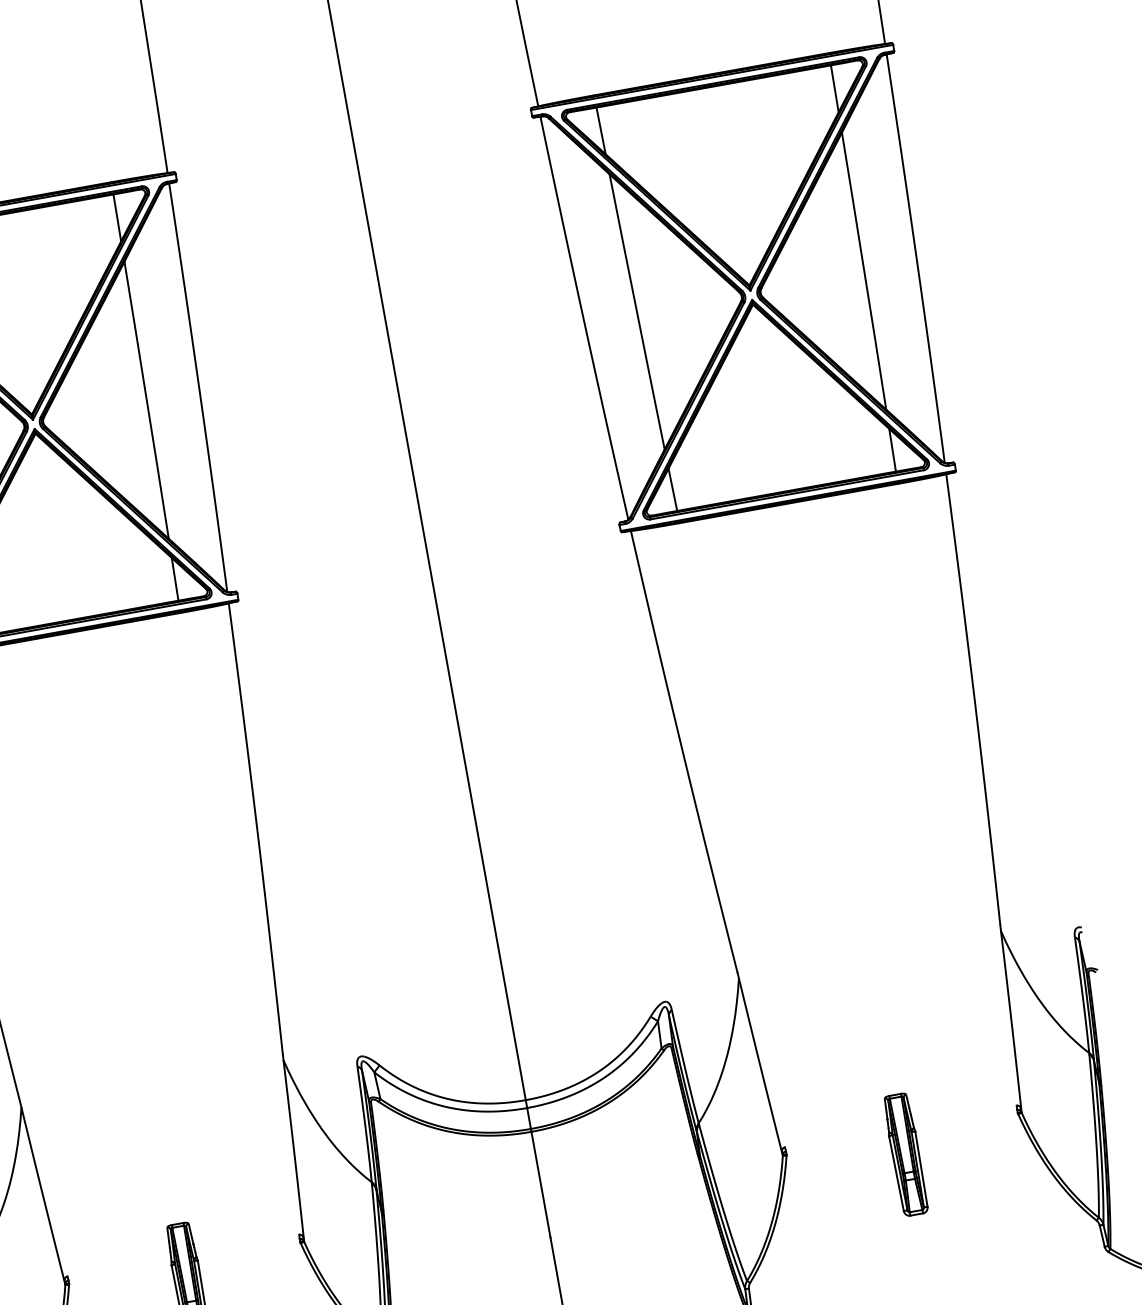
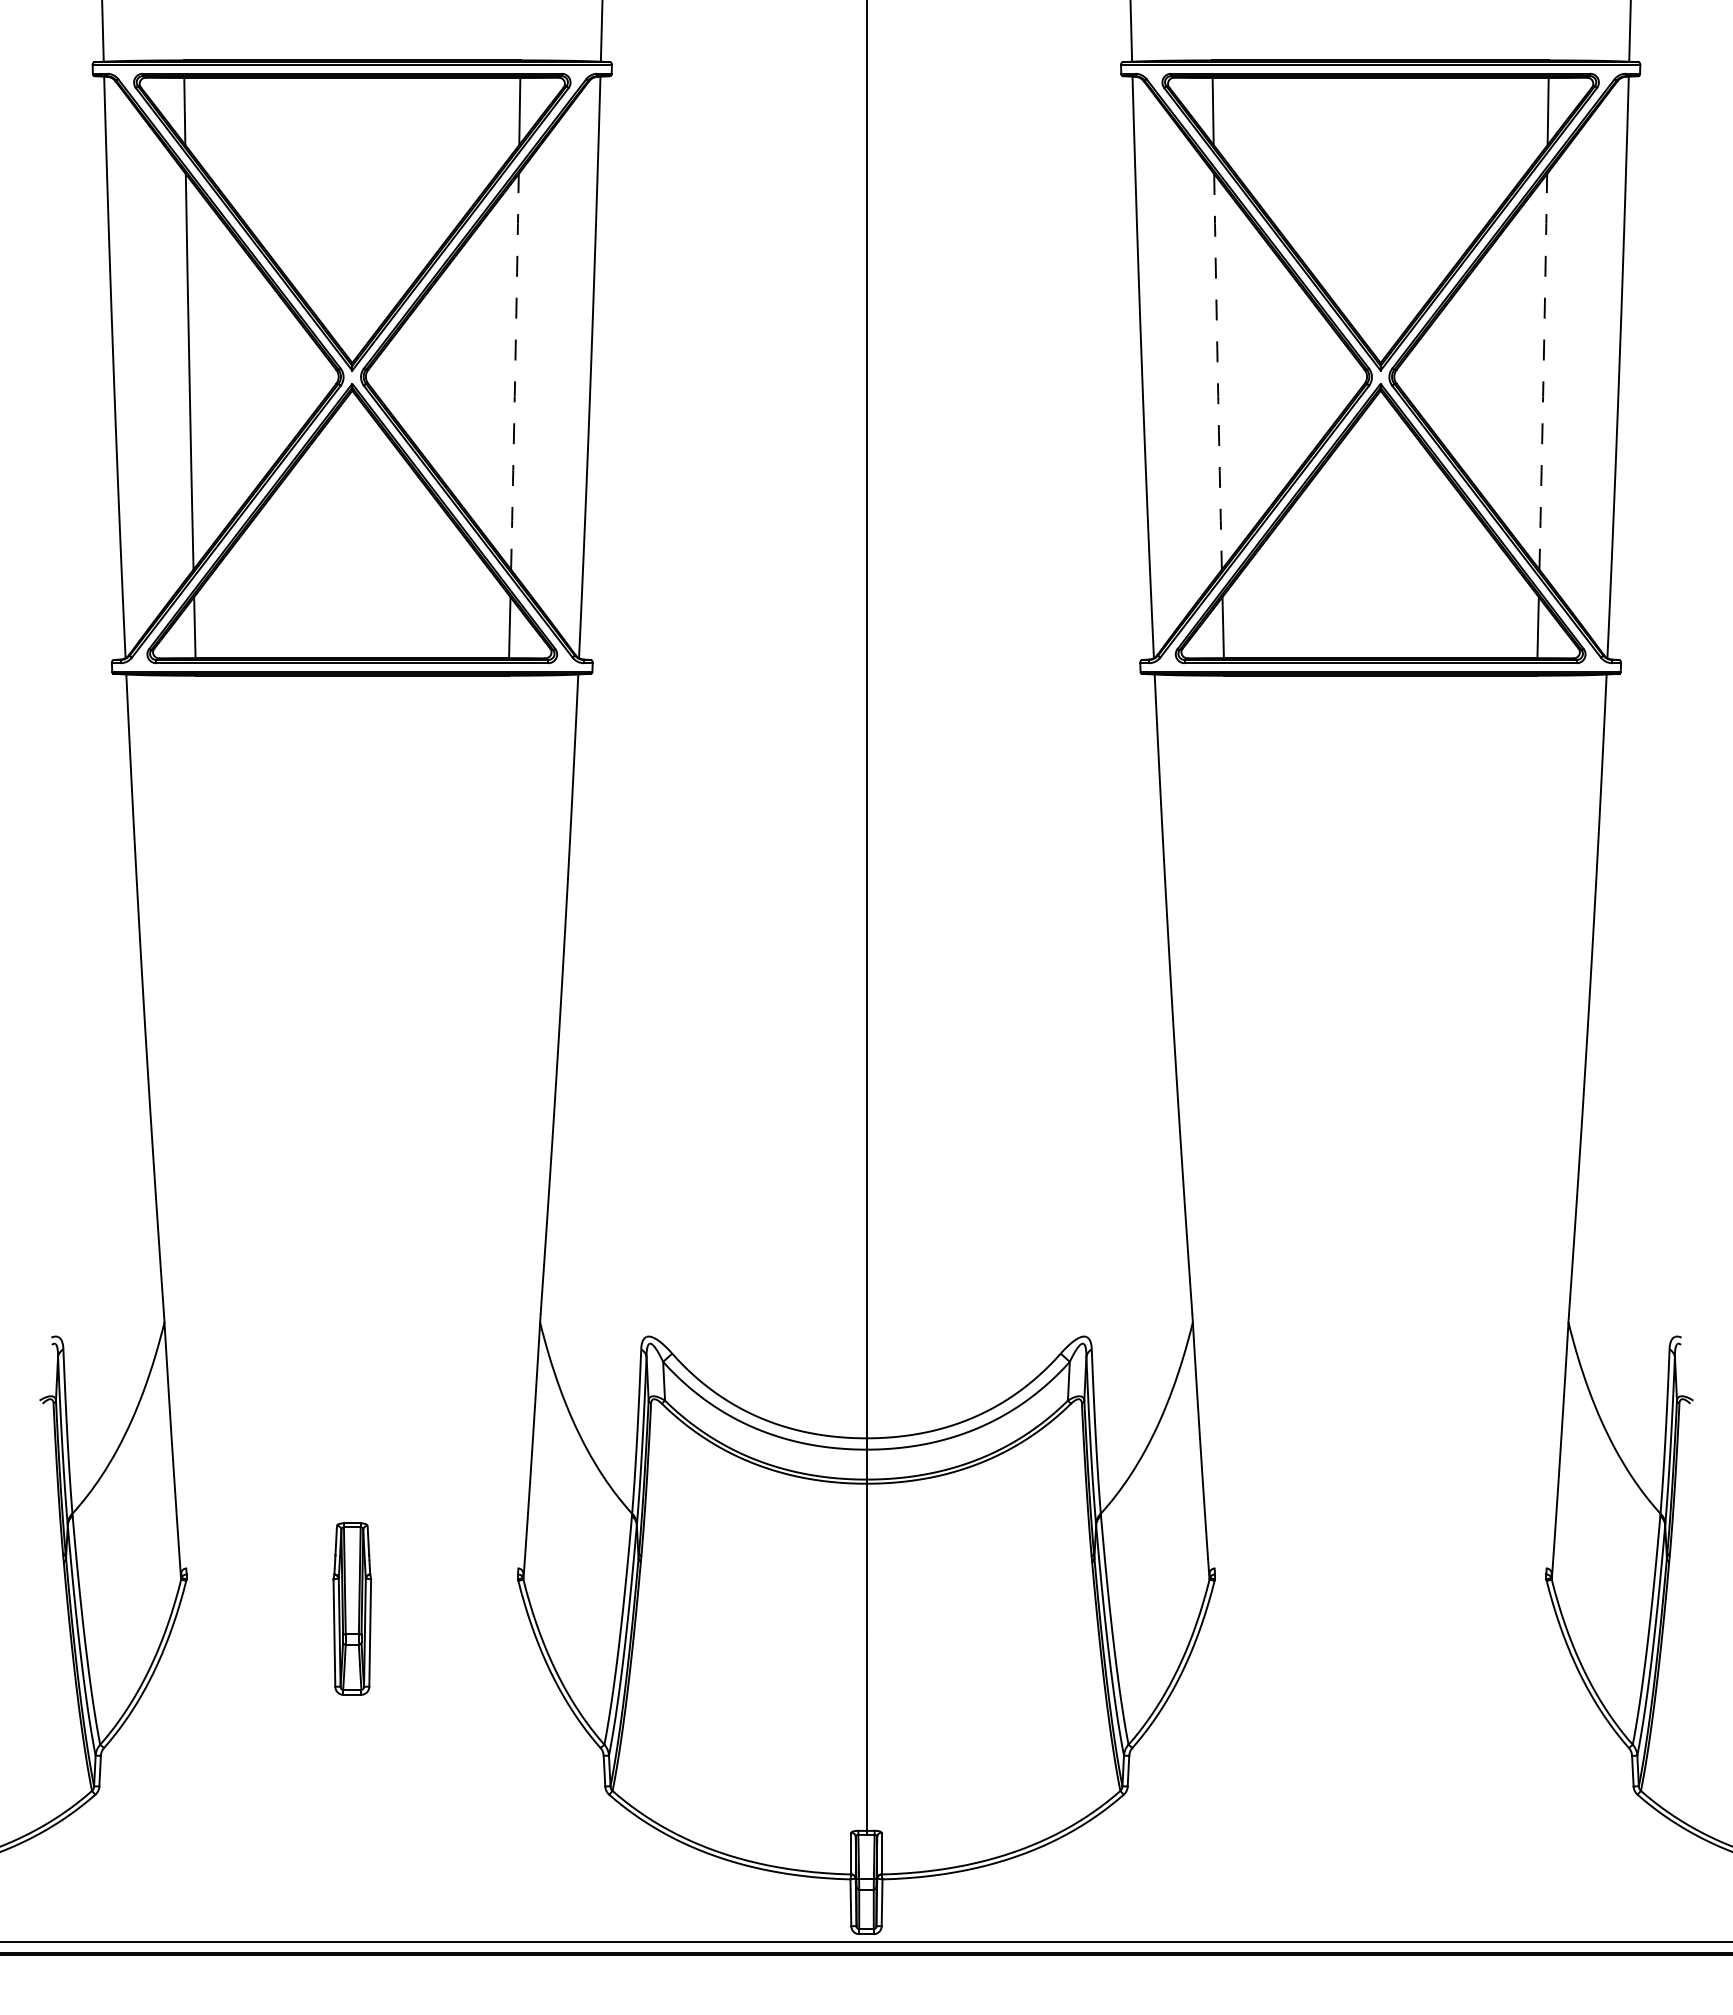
arc: (864, 270) -> (1543, 371), solid -> dashed
arc: (636, 311) -> (1217, 371), solid -> dashed
arc: (146, 399) -> (515, 371), solid -> dashed
part: (905, 1154) -> (1380, 1608), removed

